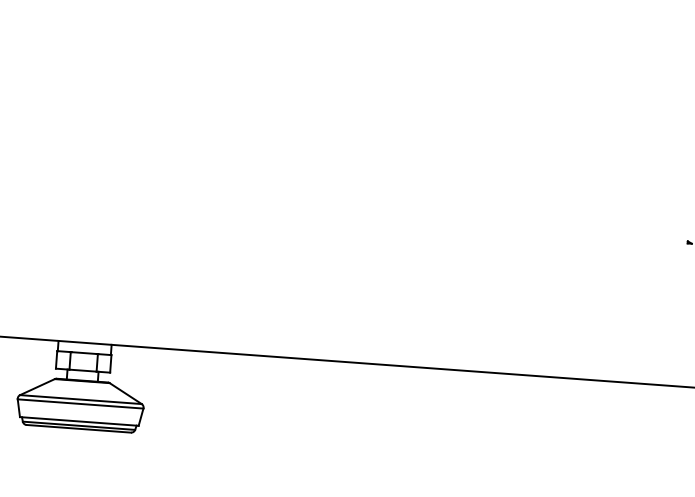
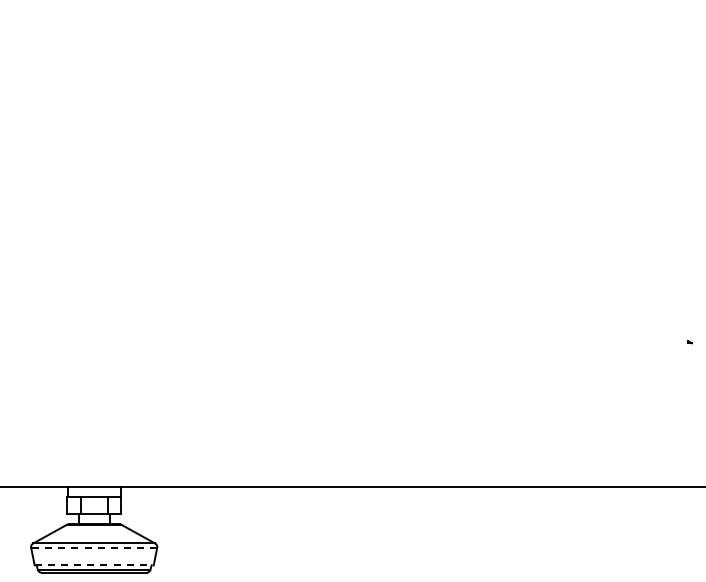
line: (79, 403) -> (93, 547), solid -> dashed
line: (79, 421) -> (94, 565), solid -> dashed

